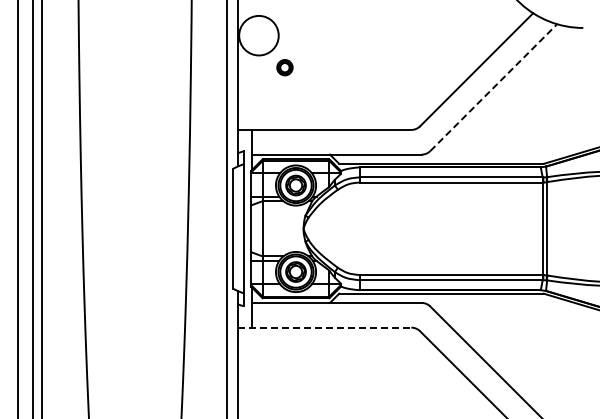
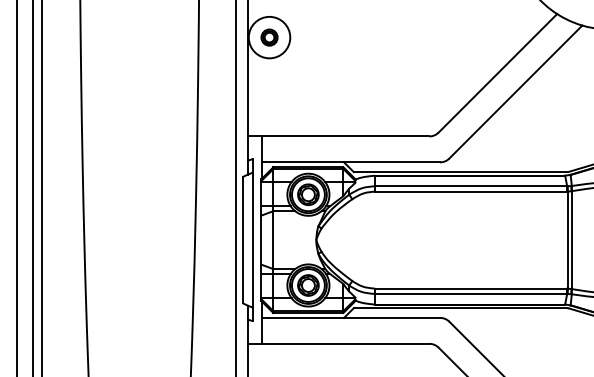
part: (284, 67) -> (269, 37), moved
line: (493, 87) -> (515, 91), dashed -> solid
line: (324, 327) -> (338, 343), dashed -> solid

